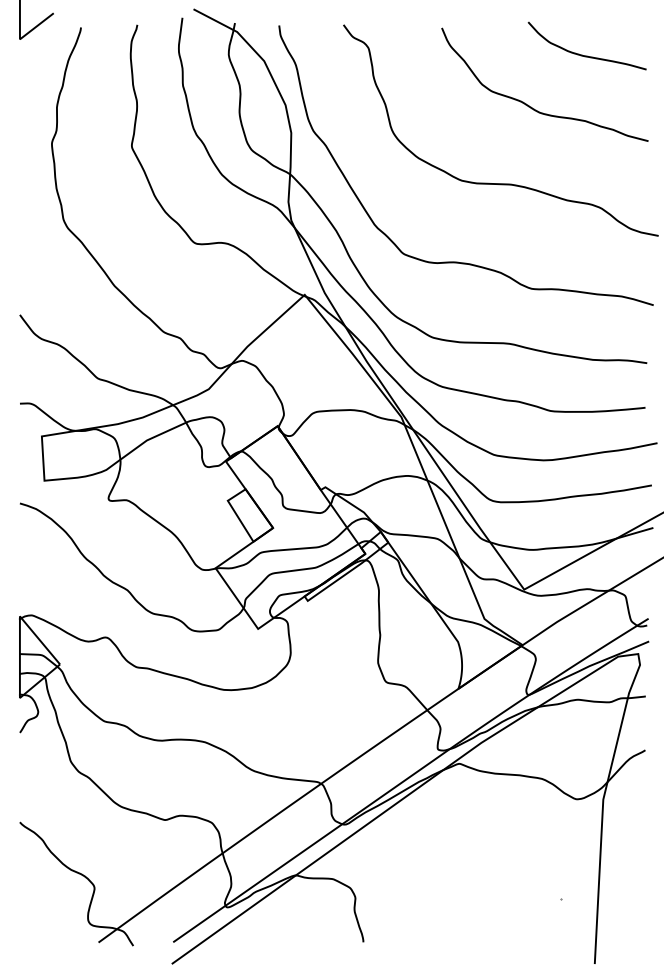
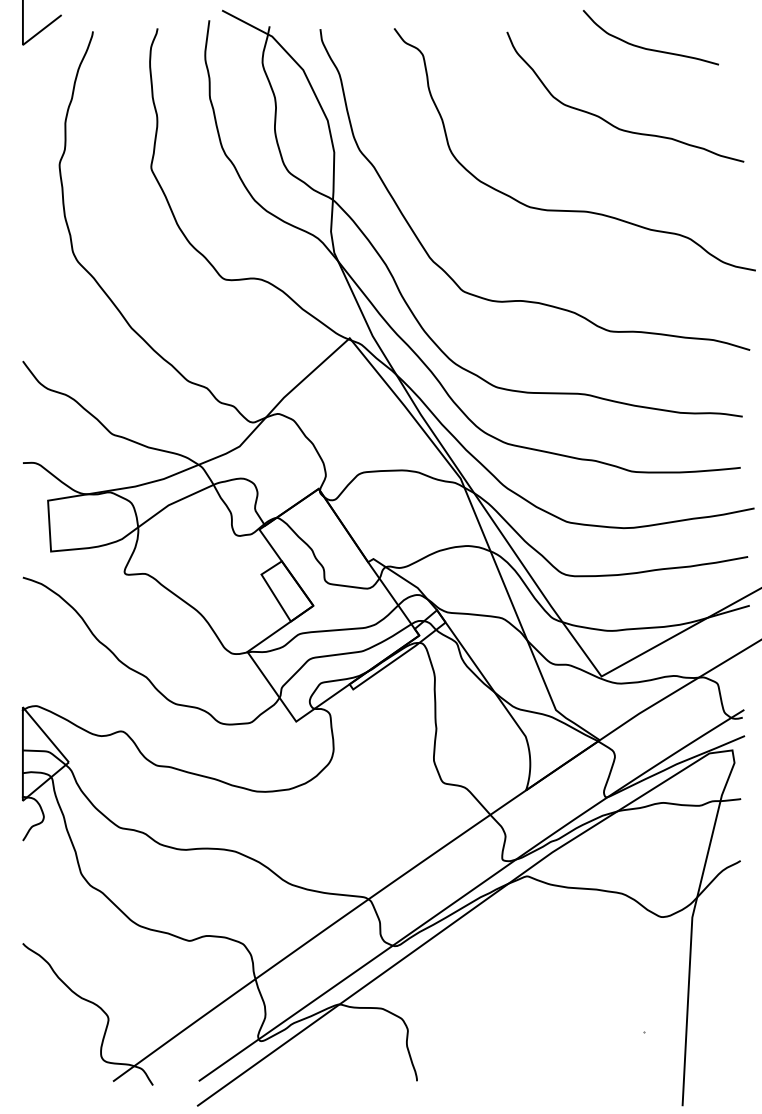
curve: (586, 55) -> (650, 48), moved

